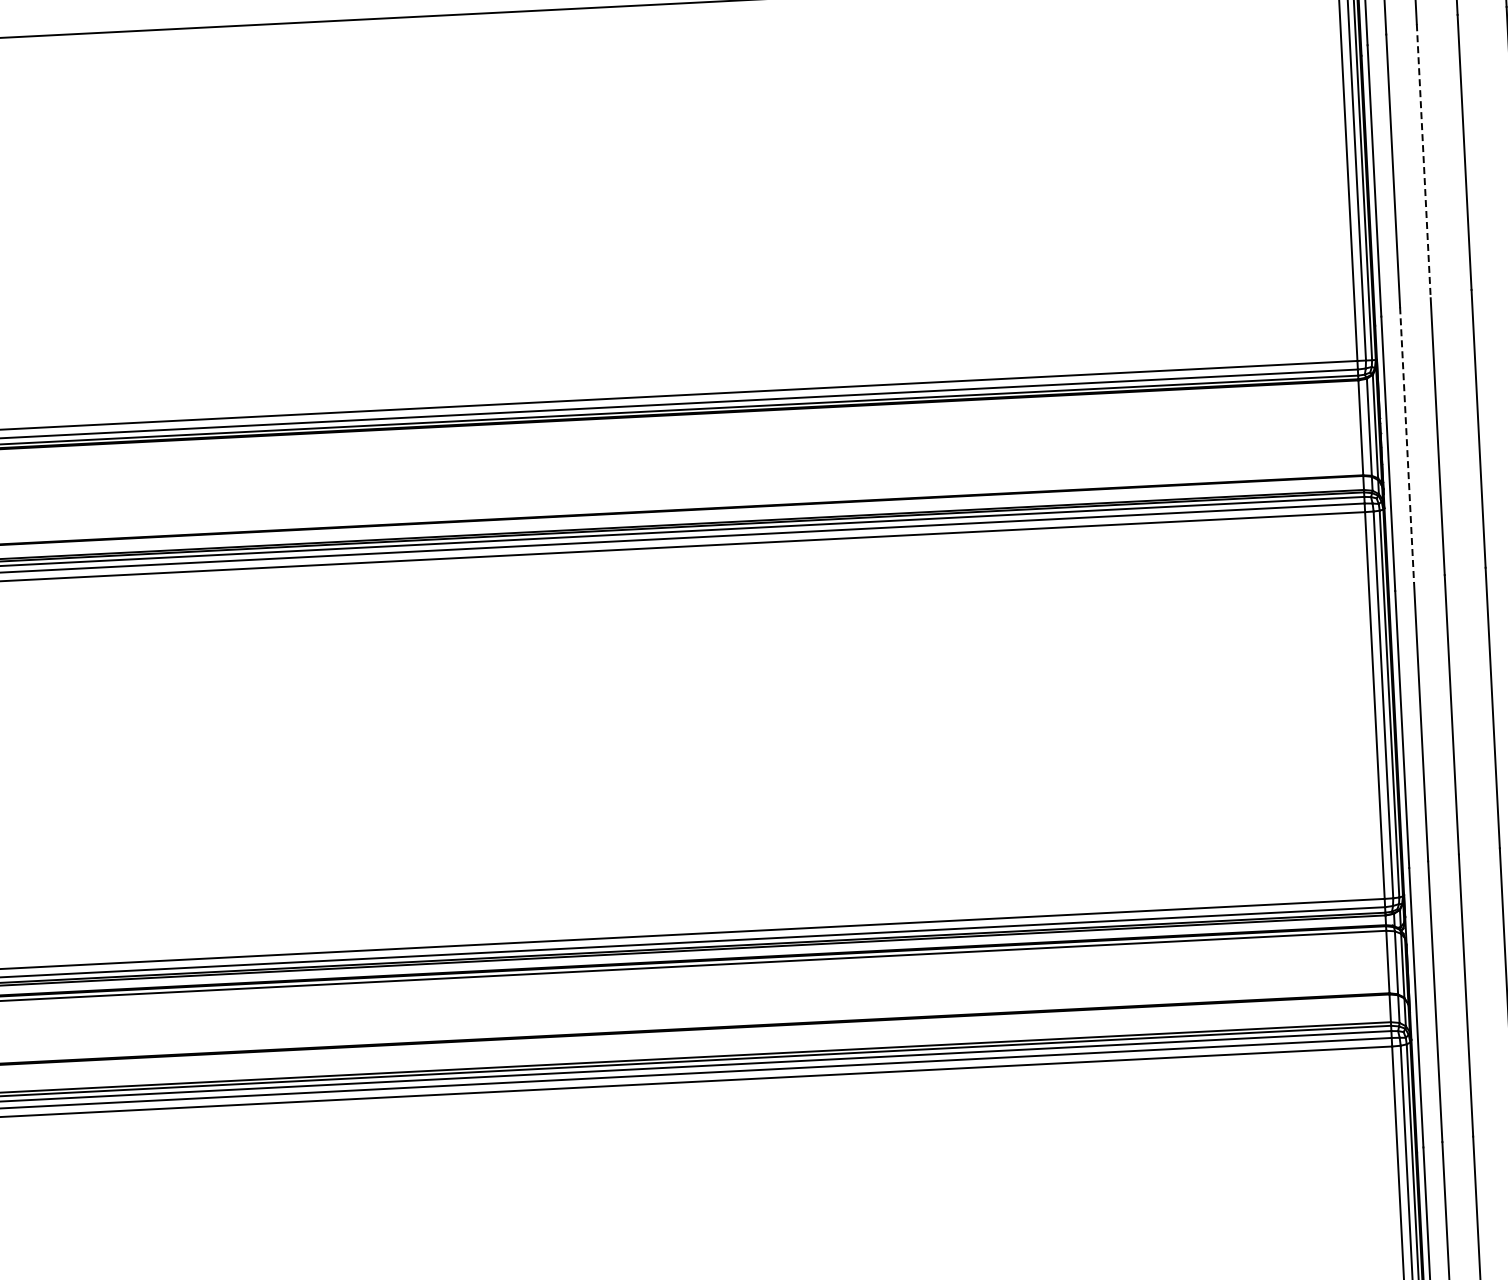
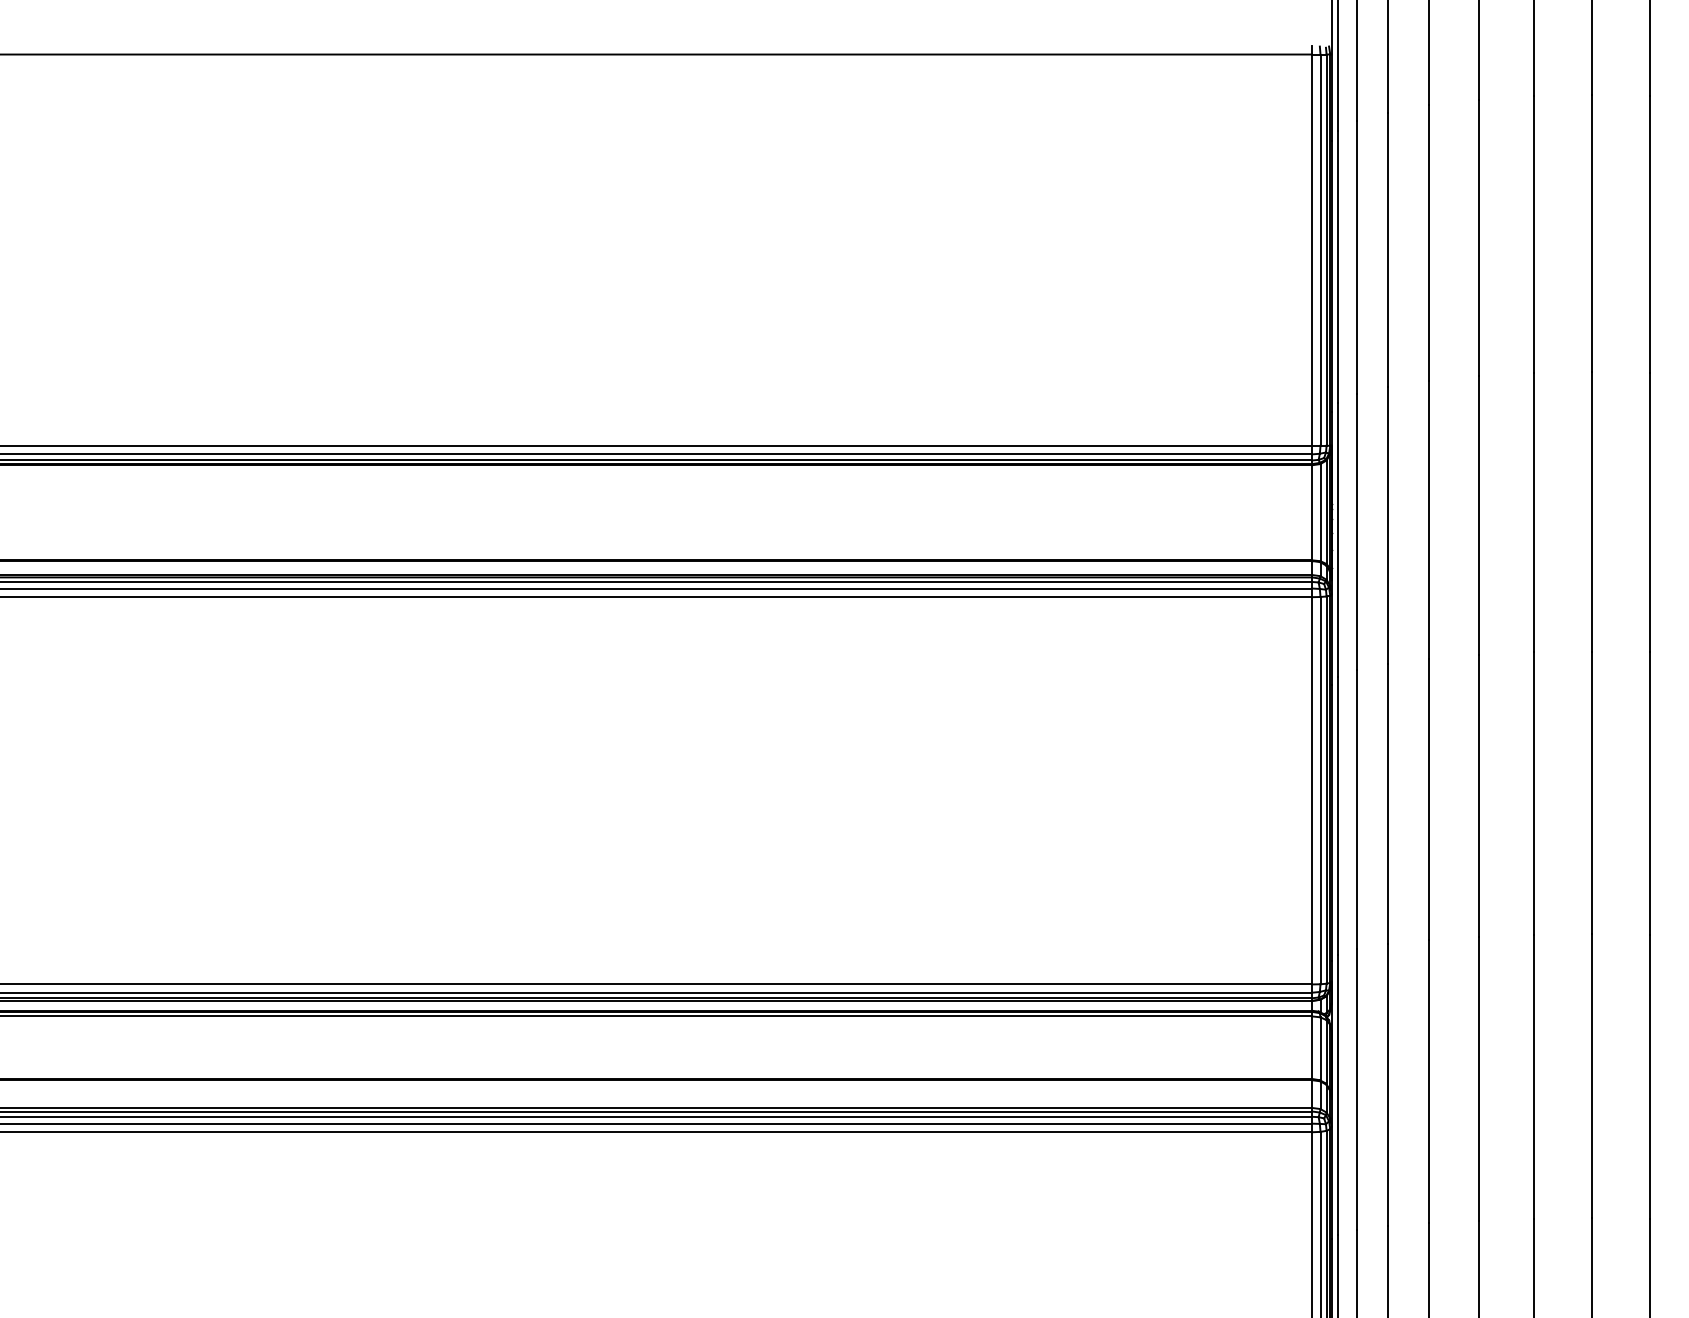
line: (1424, 162) -> (1388, 250), dashed -> solid
line: (1407, 445) -> (1357, 532), dashed -> solid

